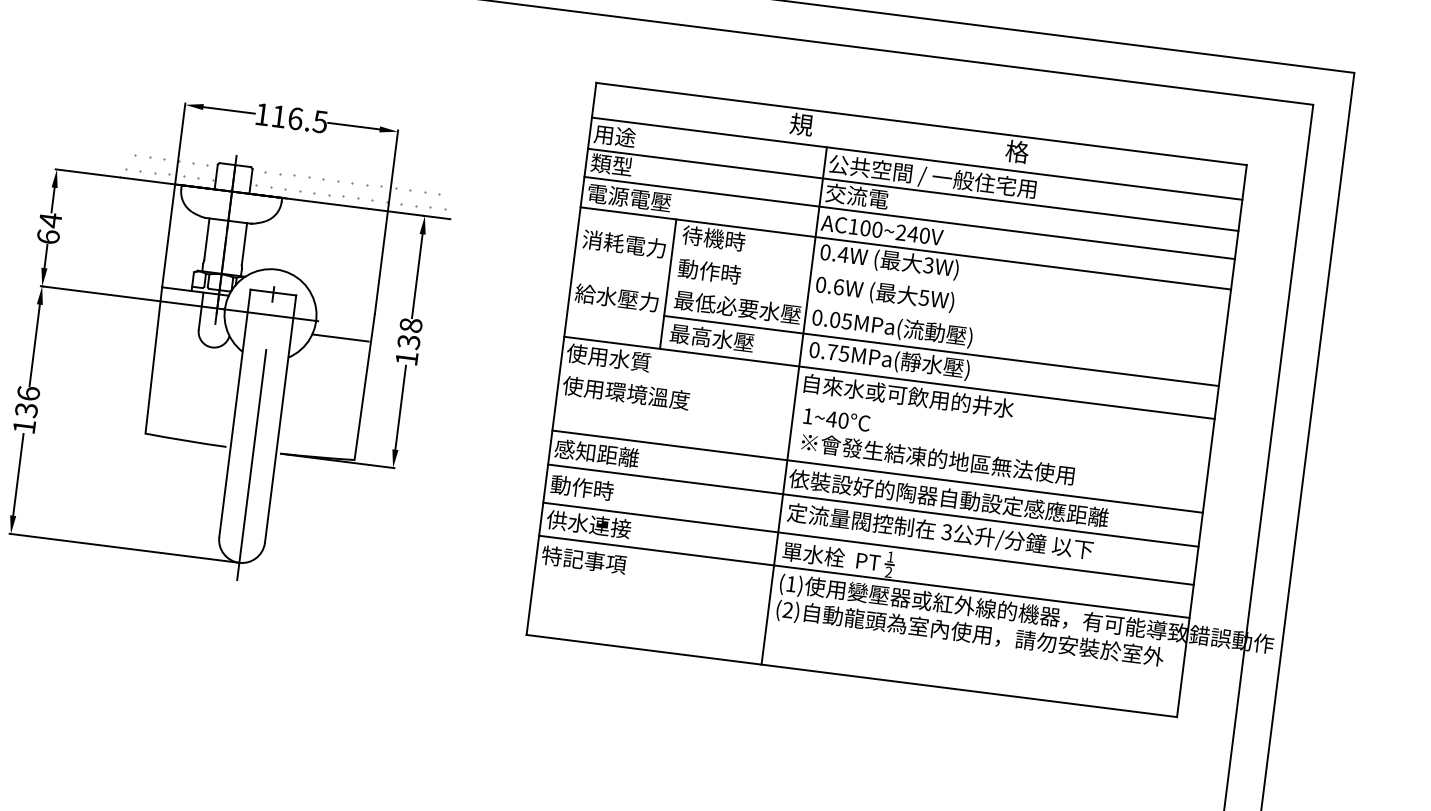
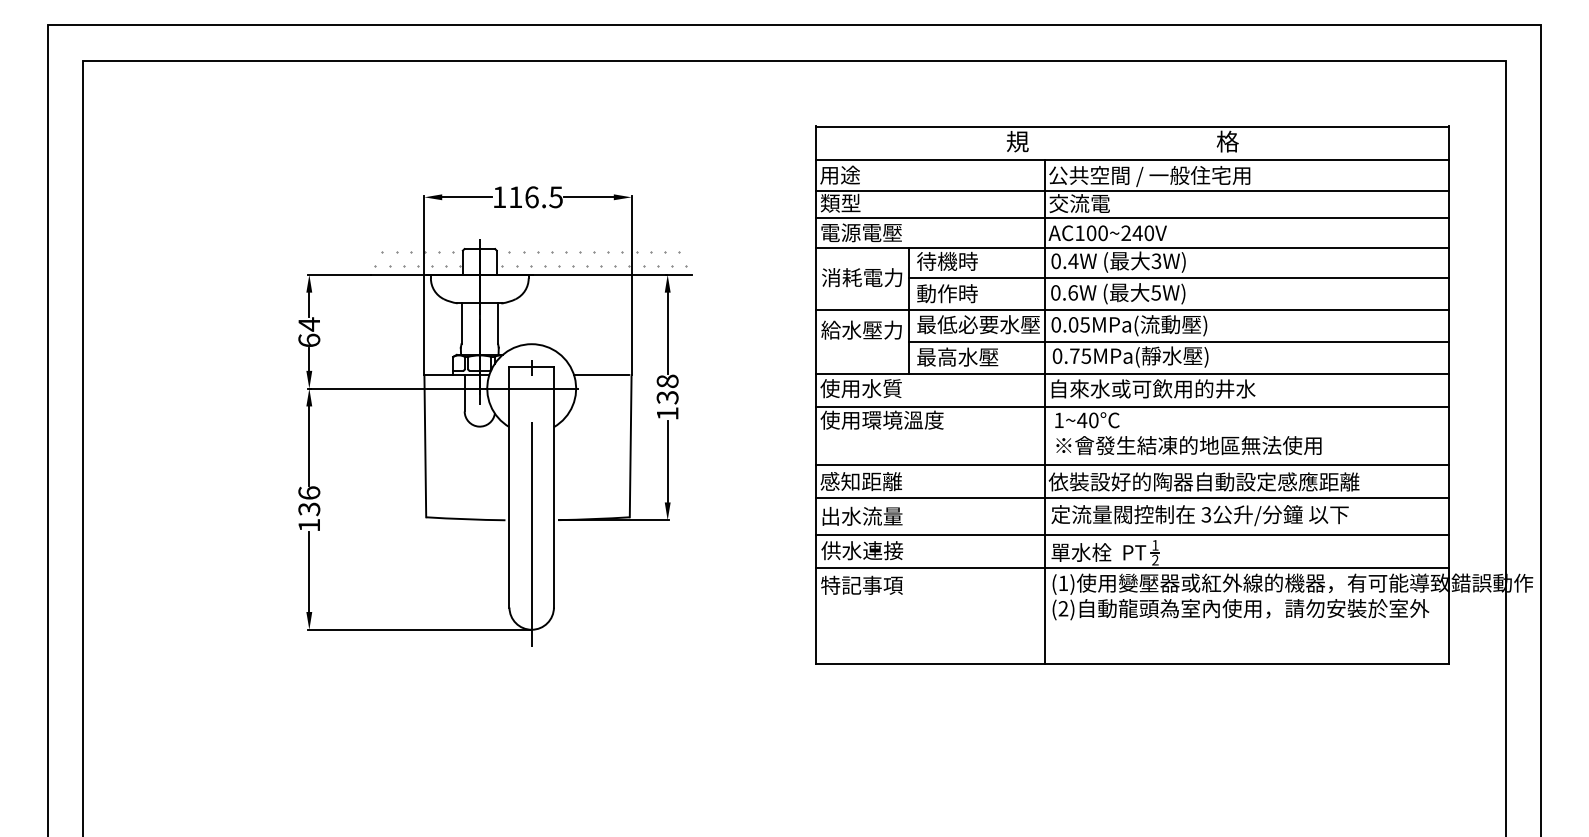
line: (950, 286) -> (1179, 278), added
line: (897, 311) -> (1132, 309), added
line: (340, 338) -> (601, 375), moved
line: (885, 411) -> (1132, 406), added
text: (592, 488) -> (861, 515), 動作時 -> 出水流量

